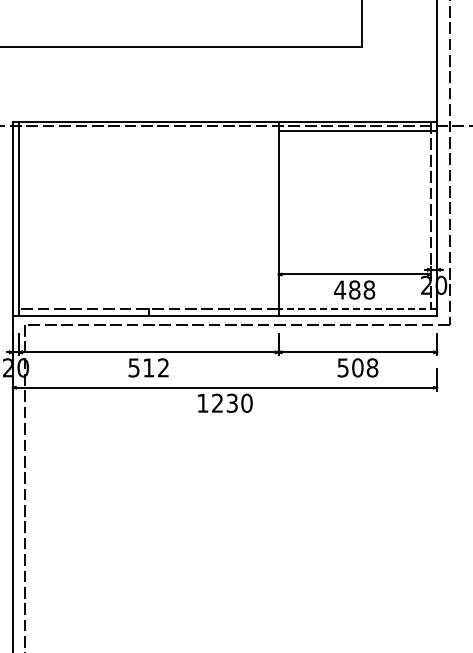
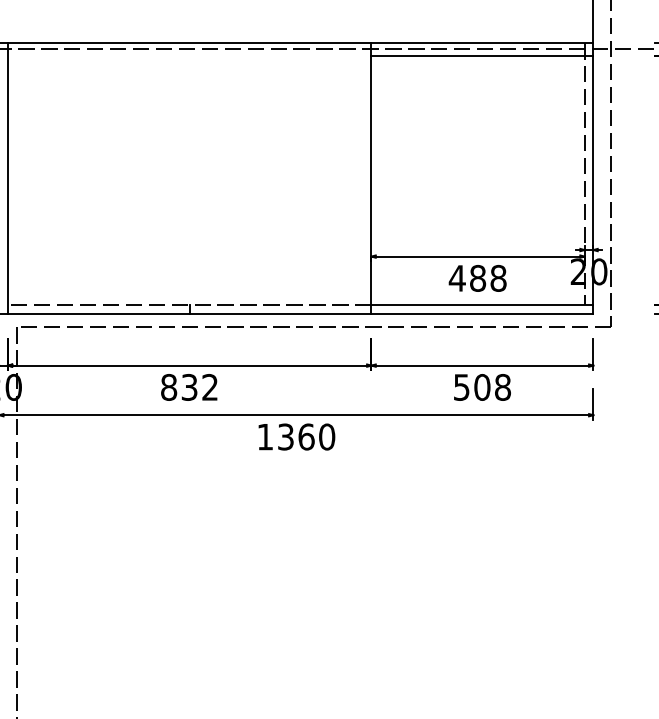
line: (357, 309) -> (481, 305), dashed -> solid
text: (141, 367) -> (179, 386), 512 -> 832
text: (225, 402) -> (297, 435), 1230 -> 1360

